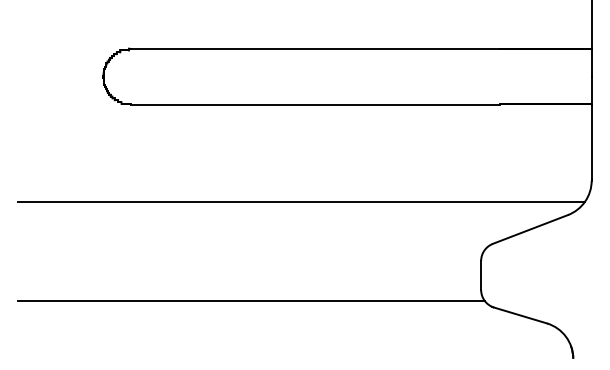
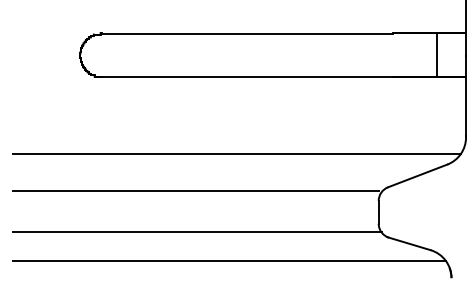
line: (554, 76) -> (436, 55), added
line: (249, 248) -> (195, 191), added
line: (291, 336) -> (228, 260), added

